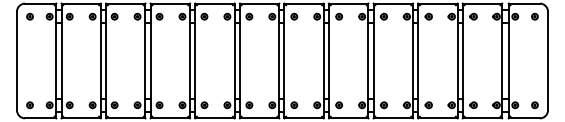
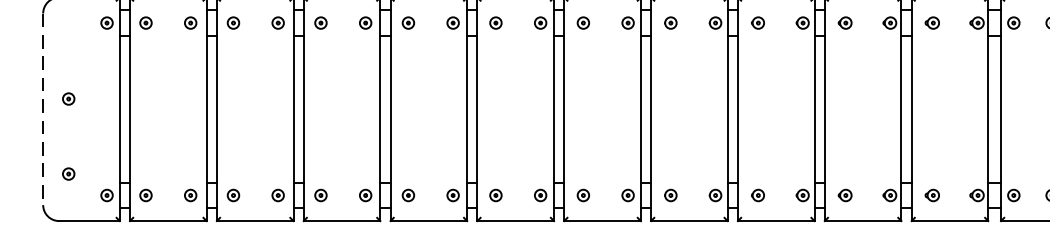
part: (29, 16) -> (67, 98), moved
line: (16, 61) -> (42, 110), solid -> dashed
part: (29, 105) -> (67, 174), moved

